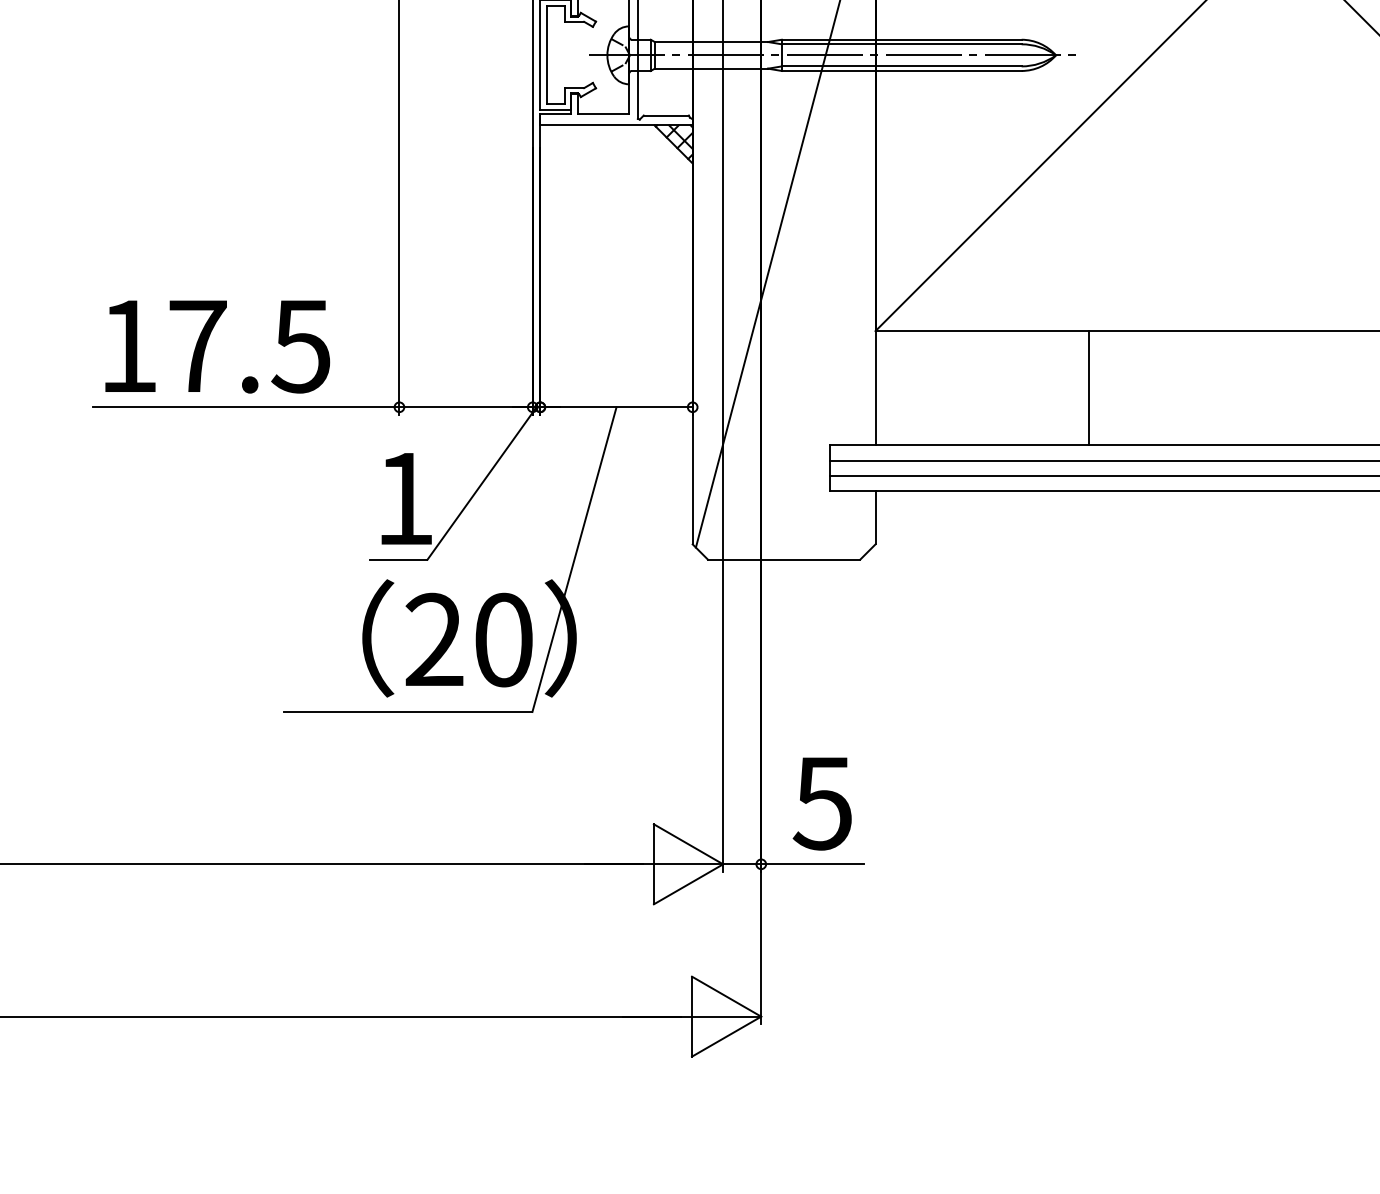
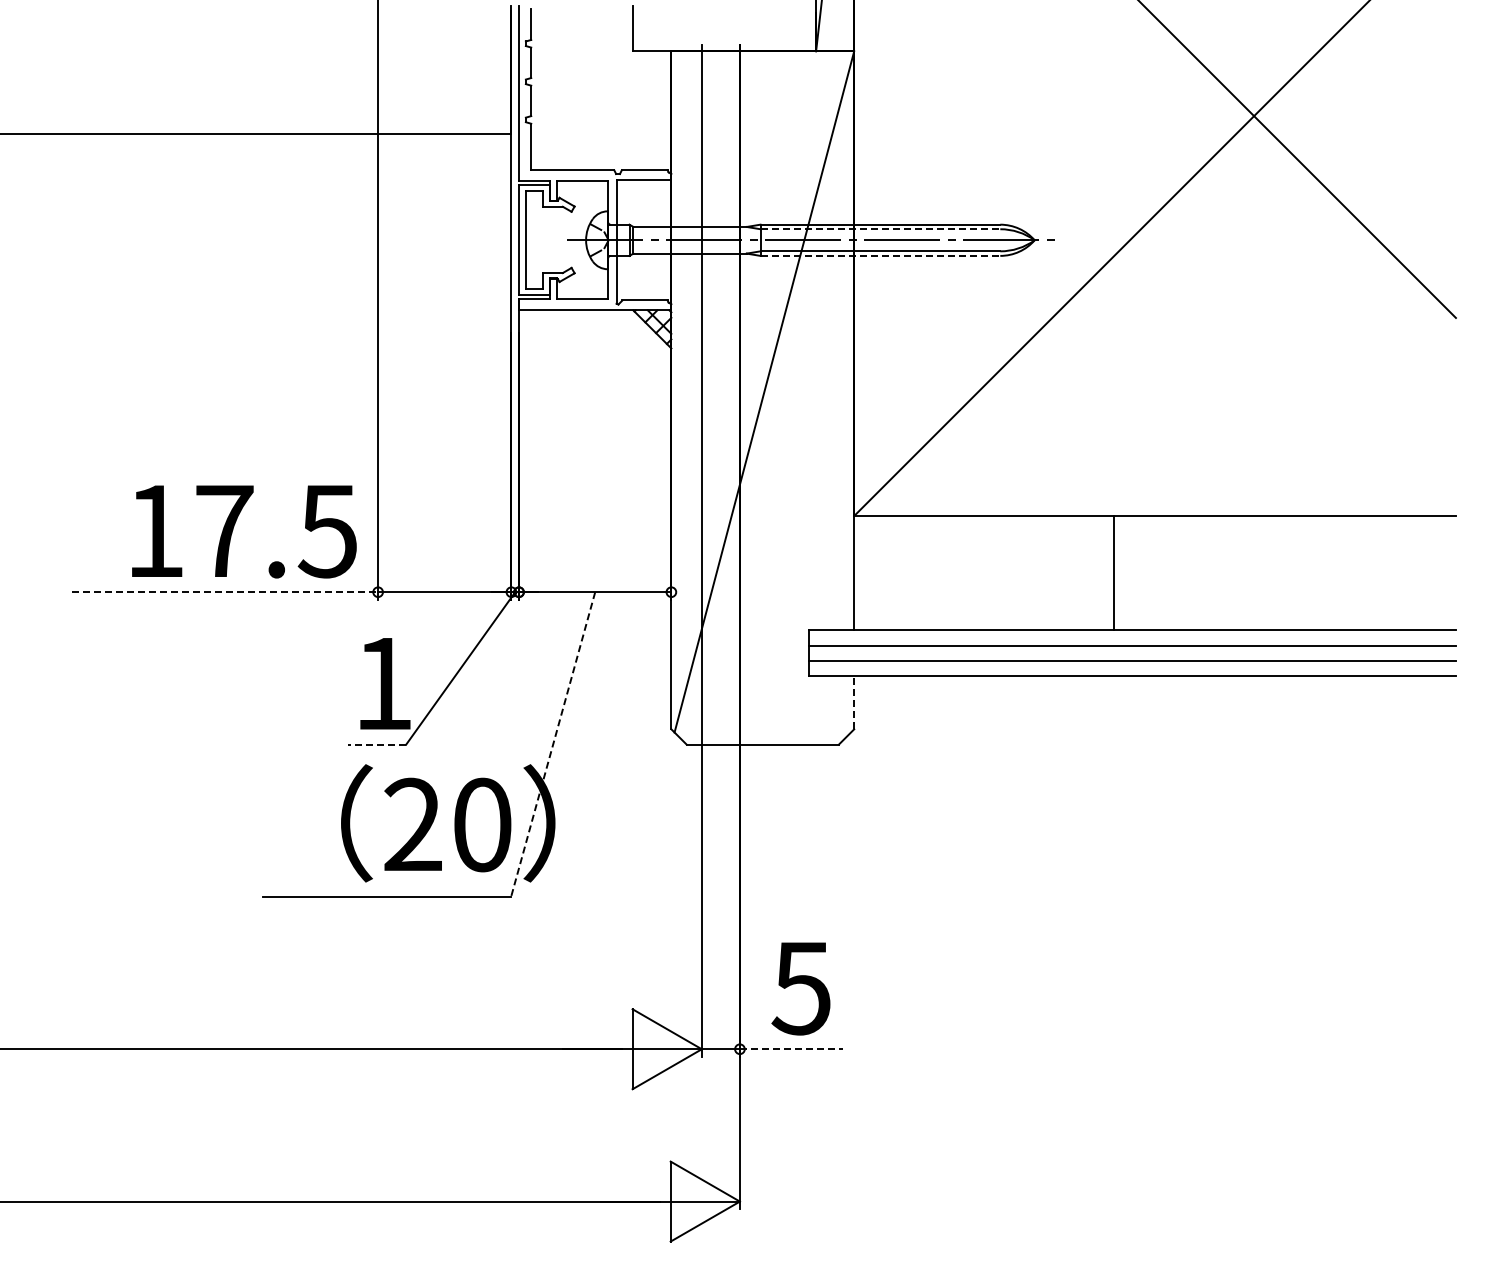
line: (901, 44) -> (880, 229), solid -> dashed
line: (901, 70) -> (880, 255), solid -> dashed
text: (217, 346) -> (244, 531), moved
line: (1088, 388) -> (1114, 573), moved
line: (246, 407) -> (225, 592), solid -> dashed
line: (875, 517) -> (854, 702), solid -> dashed
line: (398, 559) -> (377, 744), solid -> dashed
line: (574, 560) -> (553, 745), solid -> dashed
line: (812, 864) -> (791, 1049), solid -> dashed

